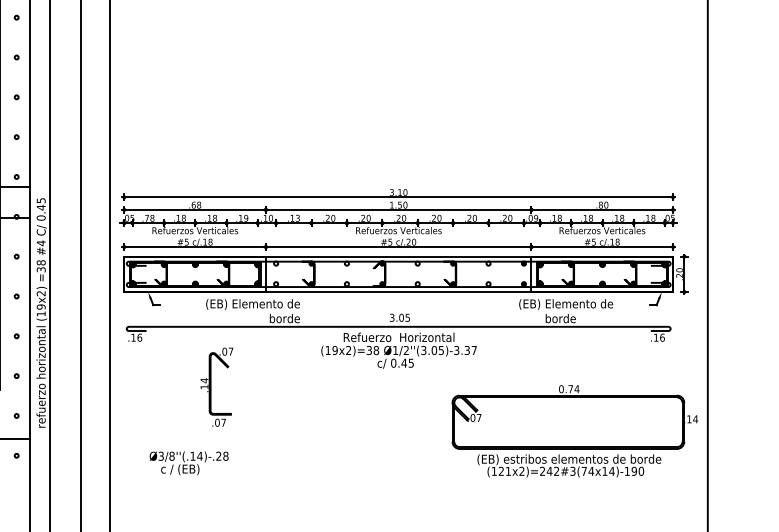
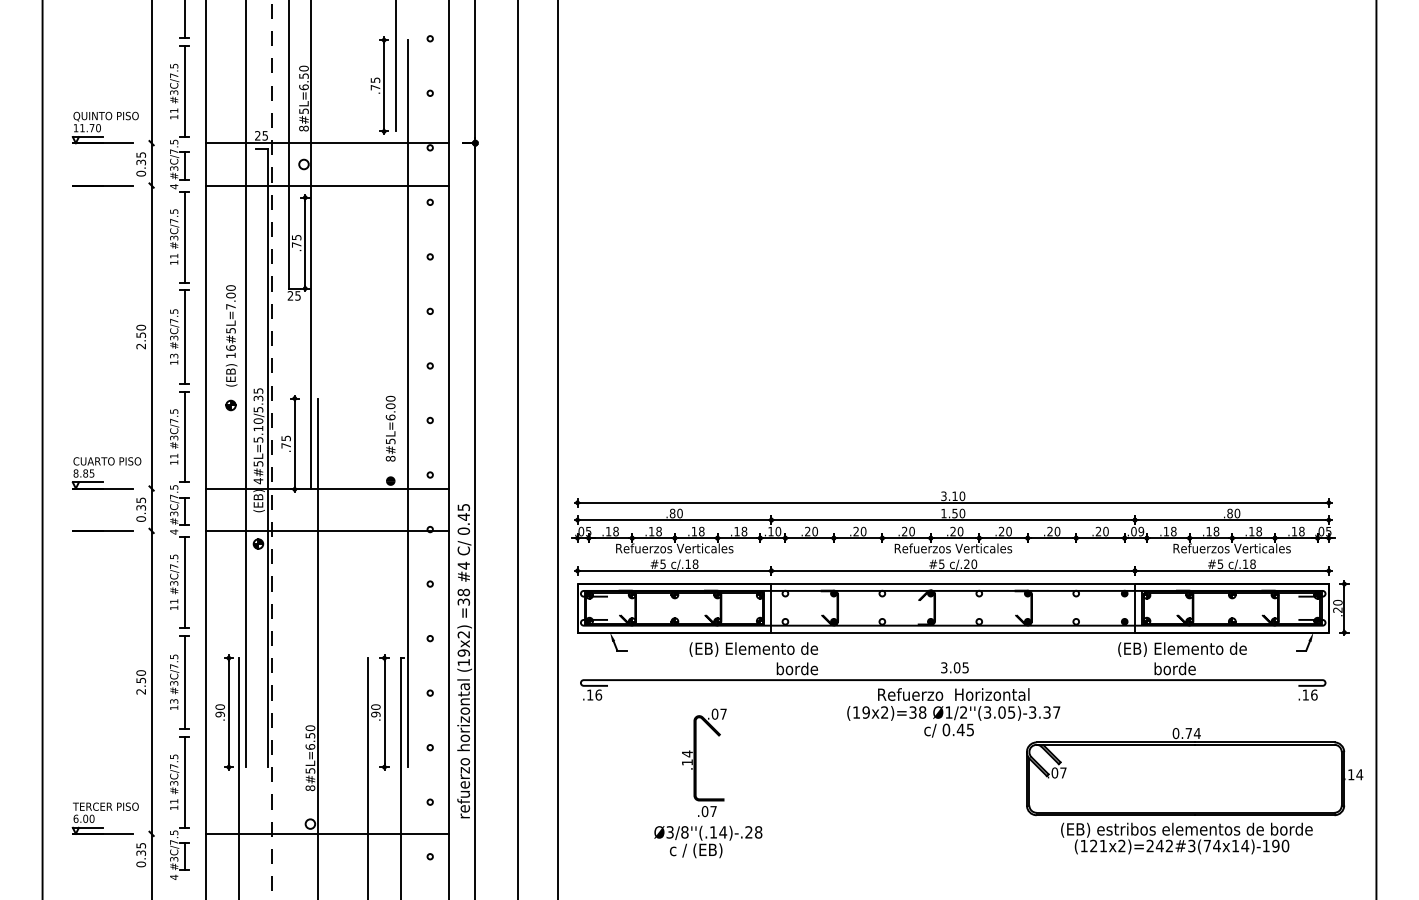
text: (195, 205) -> (675, 513), .68 -> .80
text: (146, 218) -> (608, 531), .78 -> .18
text: (246, 218) -> (744, 531), .19 -> .18
text: (295, 218) -> (811, 531), .13 -> .20
part: (574, 431) -> (1194, 791), moved
text: (189, 462) -> (708, 841), moved

